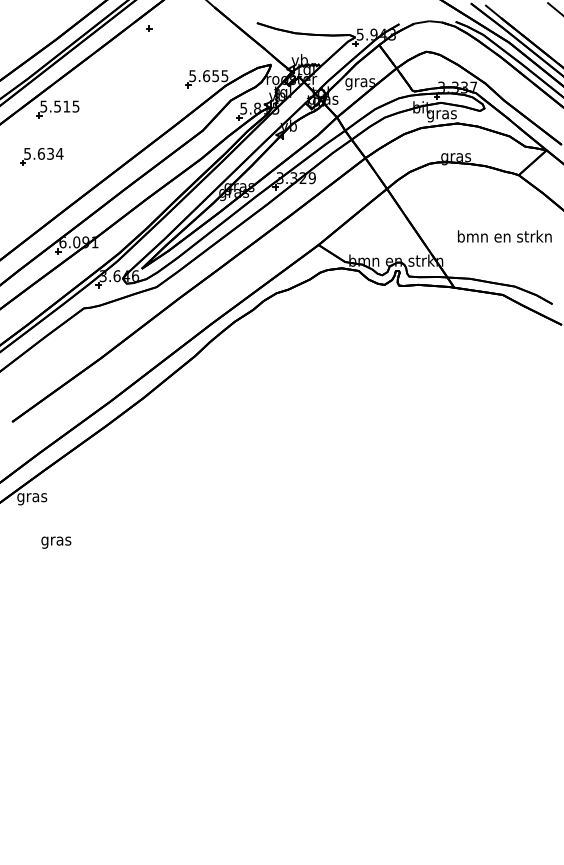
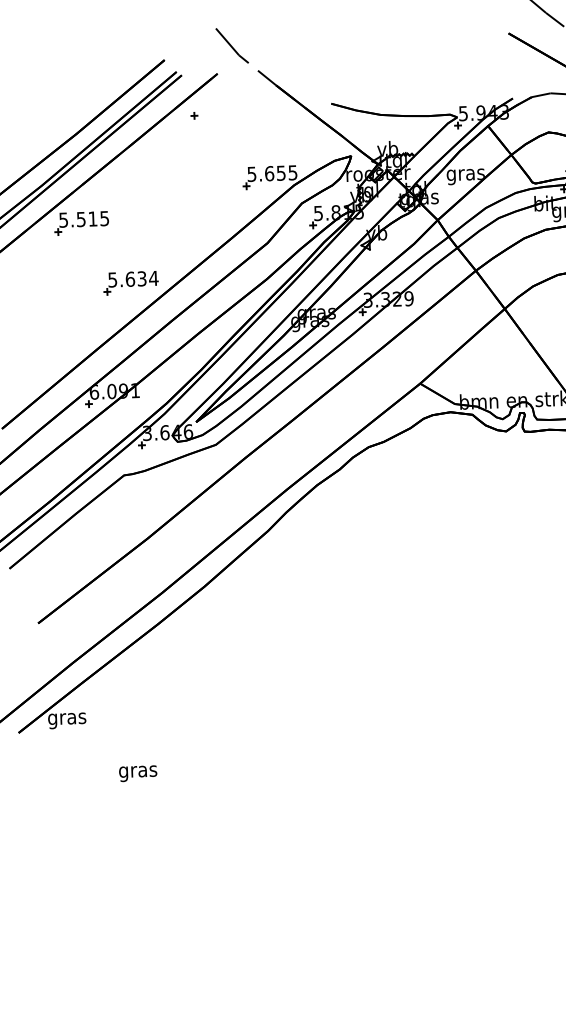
part: (41, 156) -> (130, 282), moved
text: (56, 542) -> (138, 773), moved

